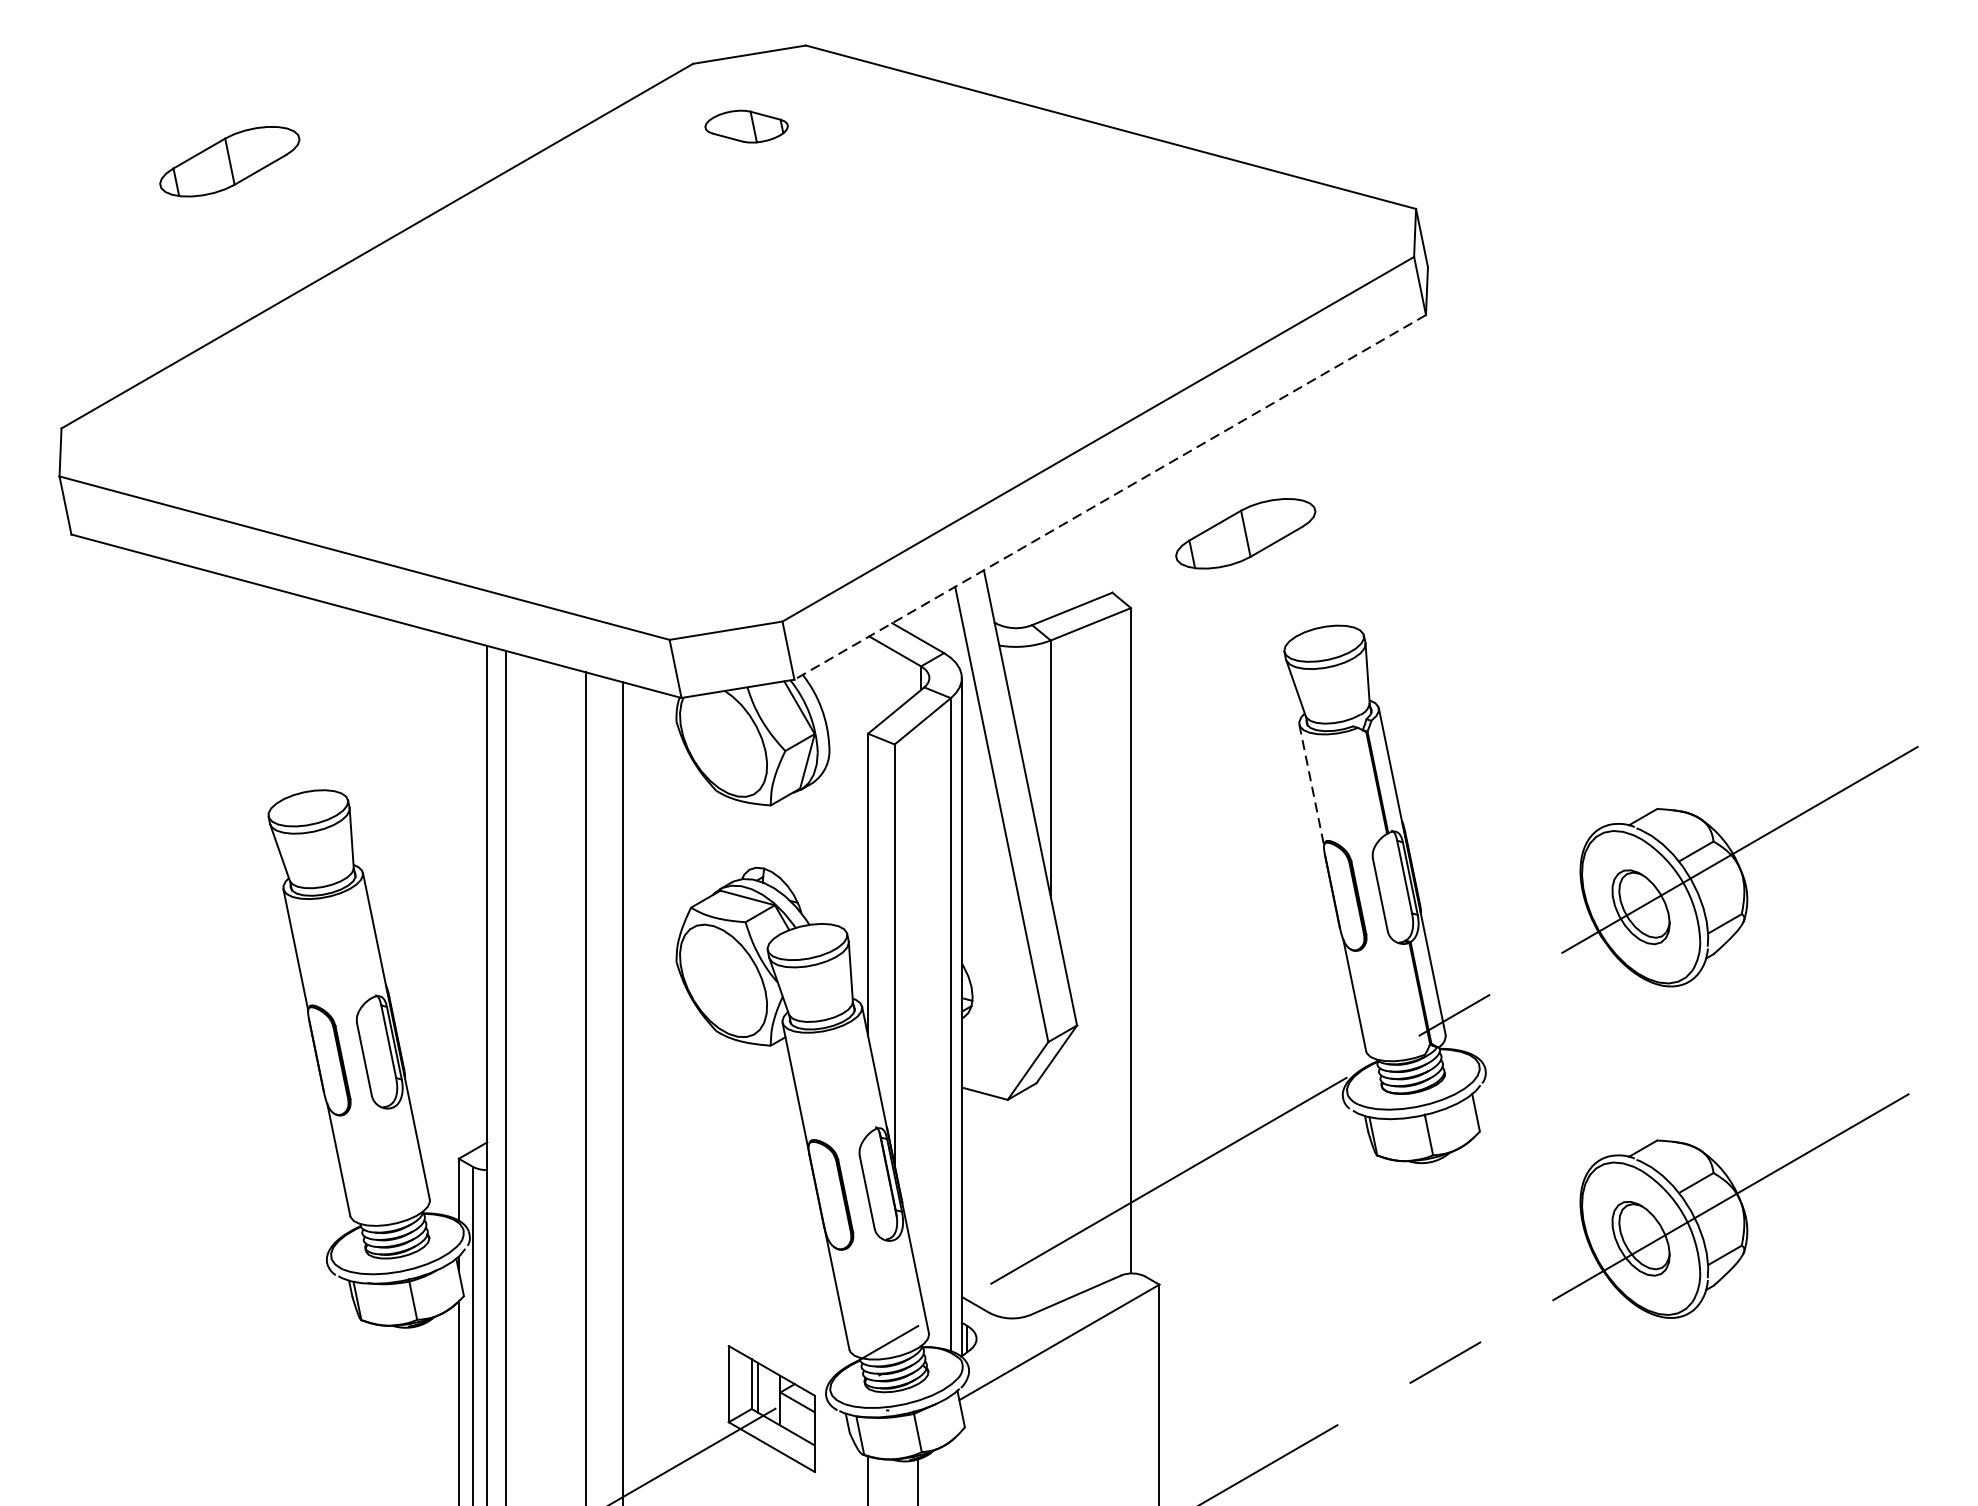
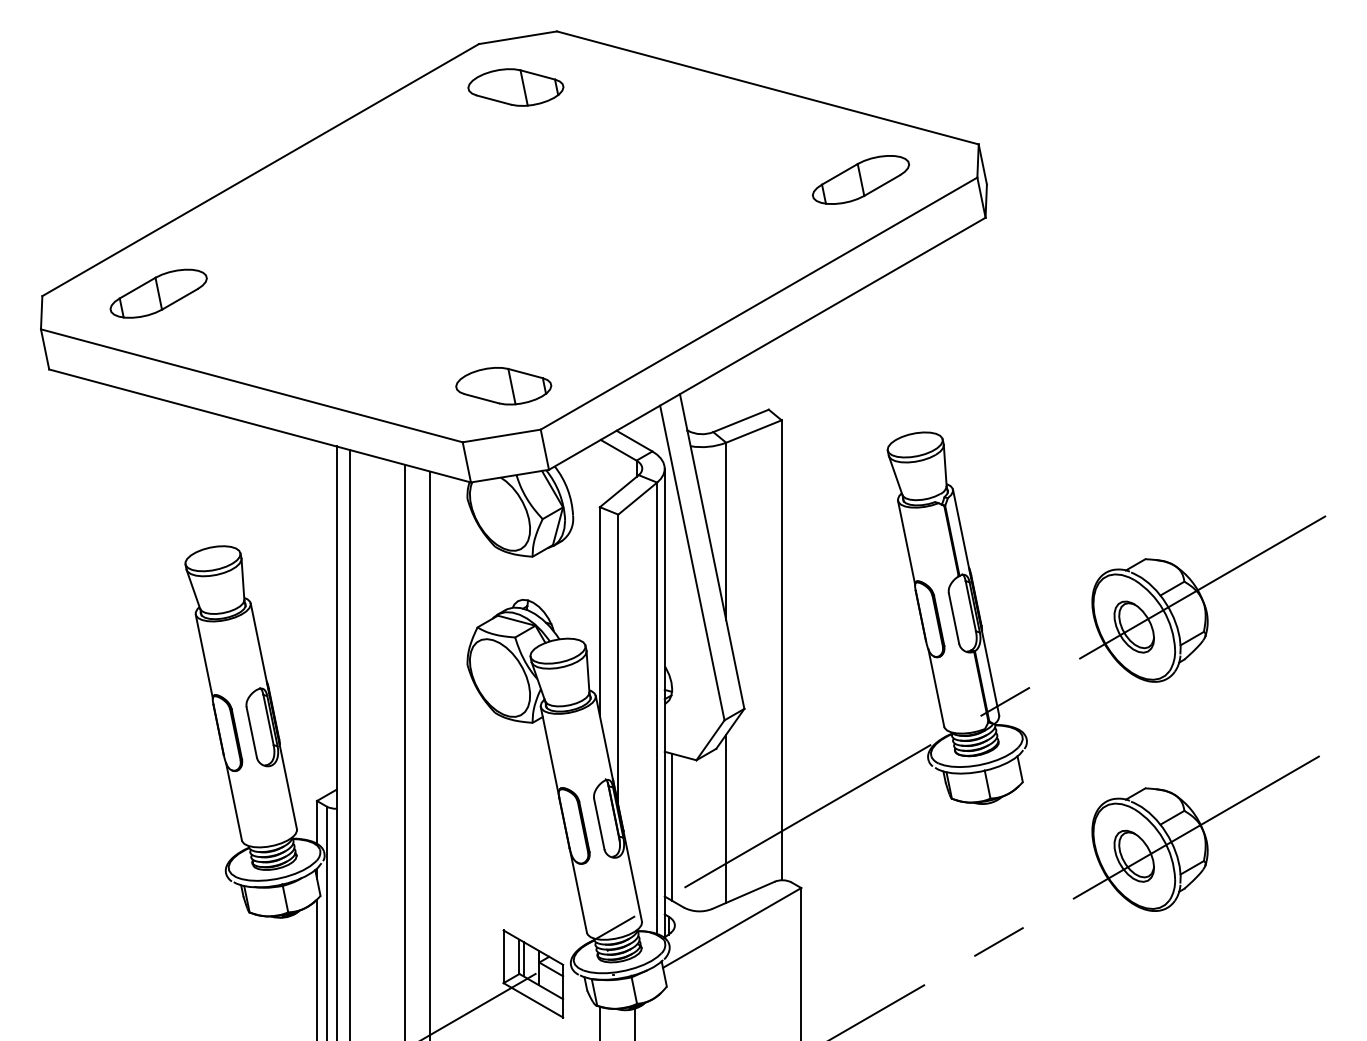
part: (745, 126) -> (515, 87), size x1.67
part: (229, 161) -> (158, 293), moved
line: (1109, 498) -> (766, 344), dashed -> solid
part: (1246, 533) -> (861, 179), moved
part: (728, 559) -> (503, 386), added
line: (1311, 784) -> (906, 542), dashed -> solid
line: (1051, 1184) -> (726, 818), added
line: (973, 1195) -> (672, 826), added

